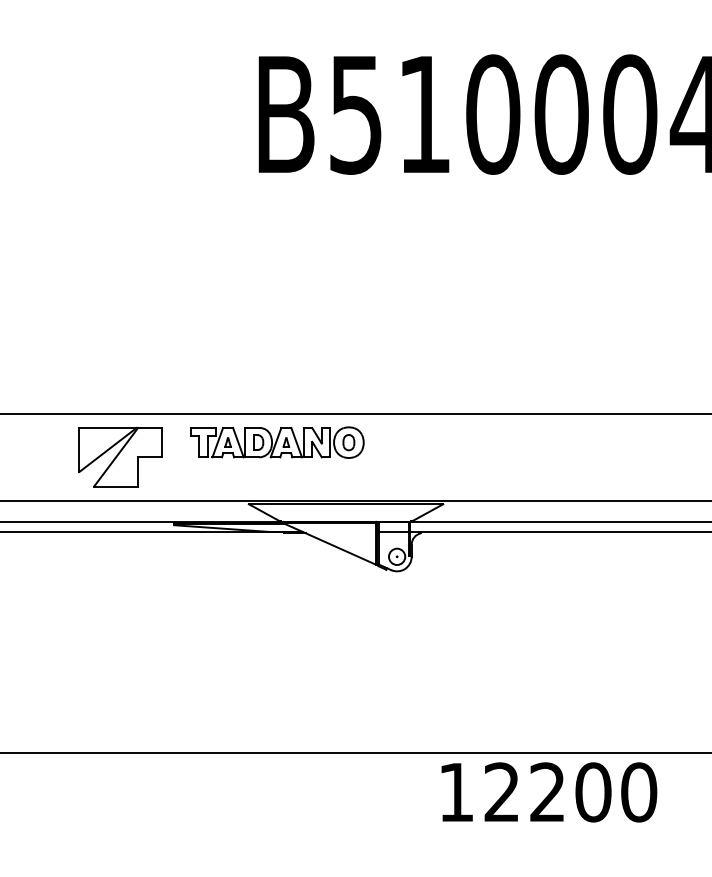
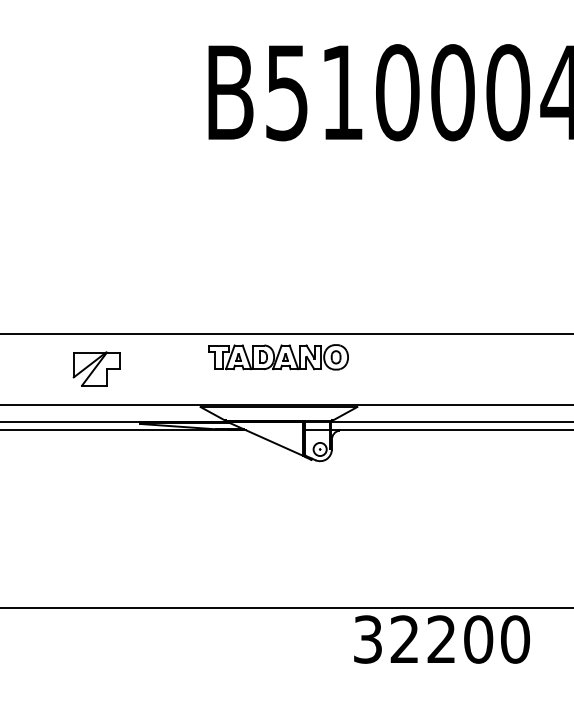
part: (277, 442) -> (278, 357), moved
part: (120, 456) -> (96, 368), size x0.7
text: (456, 792) -> (368, 639), 12200 -> 32200

